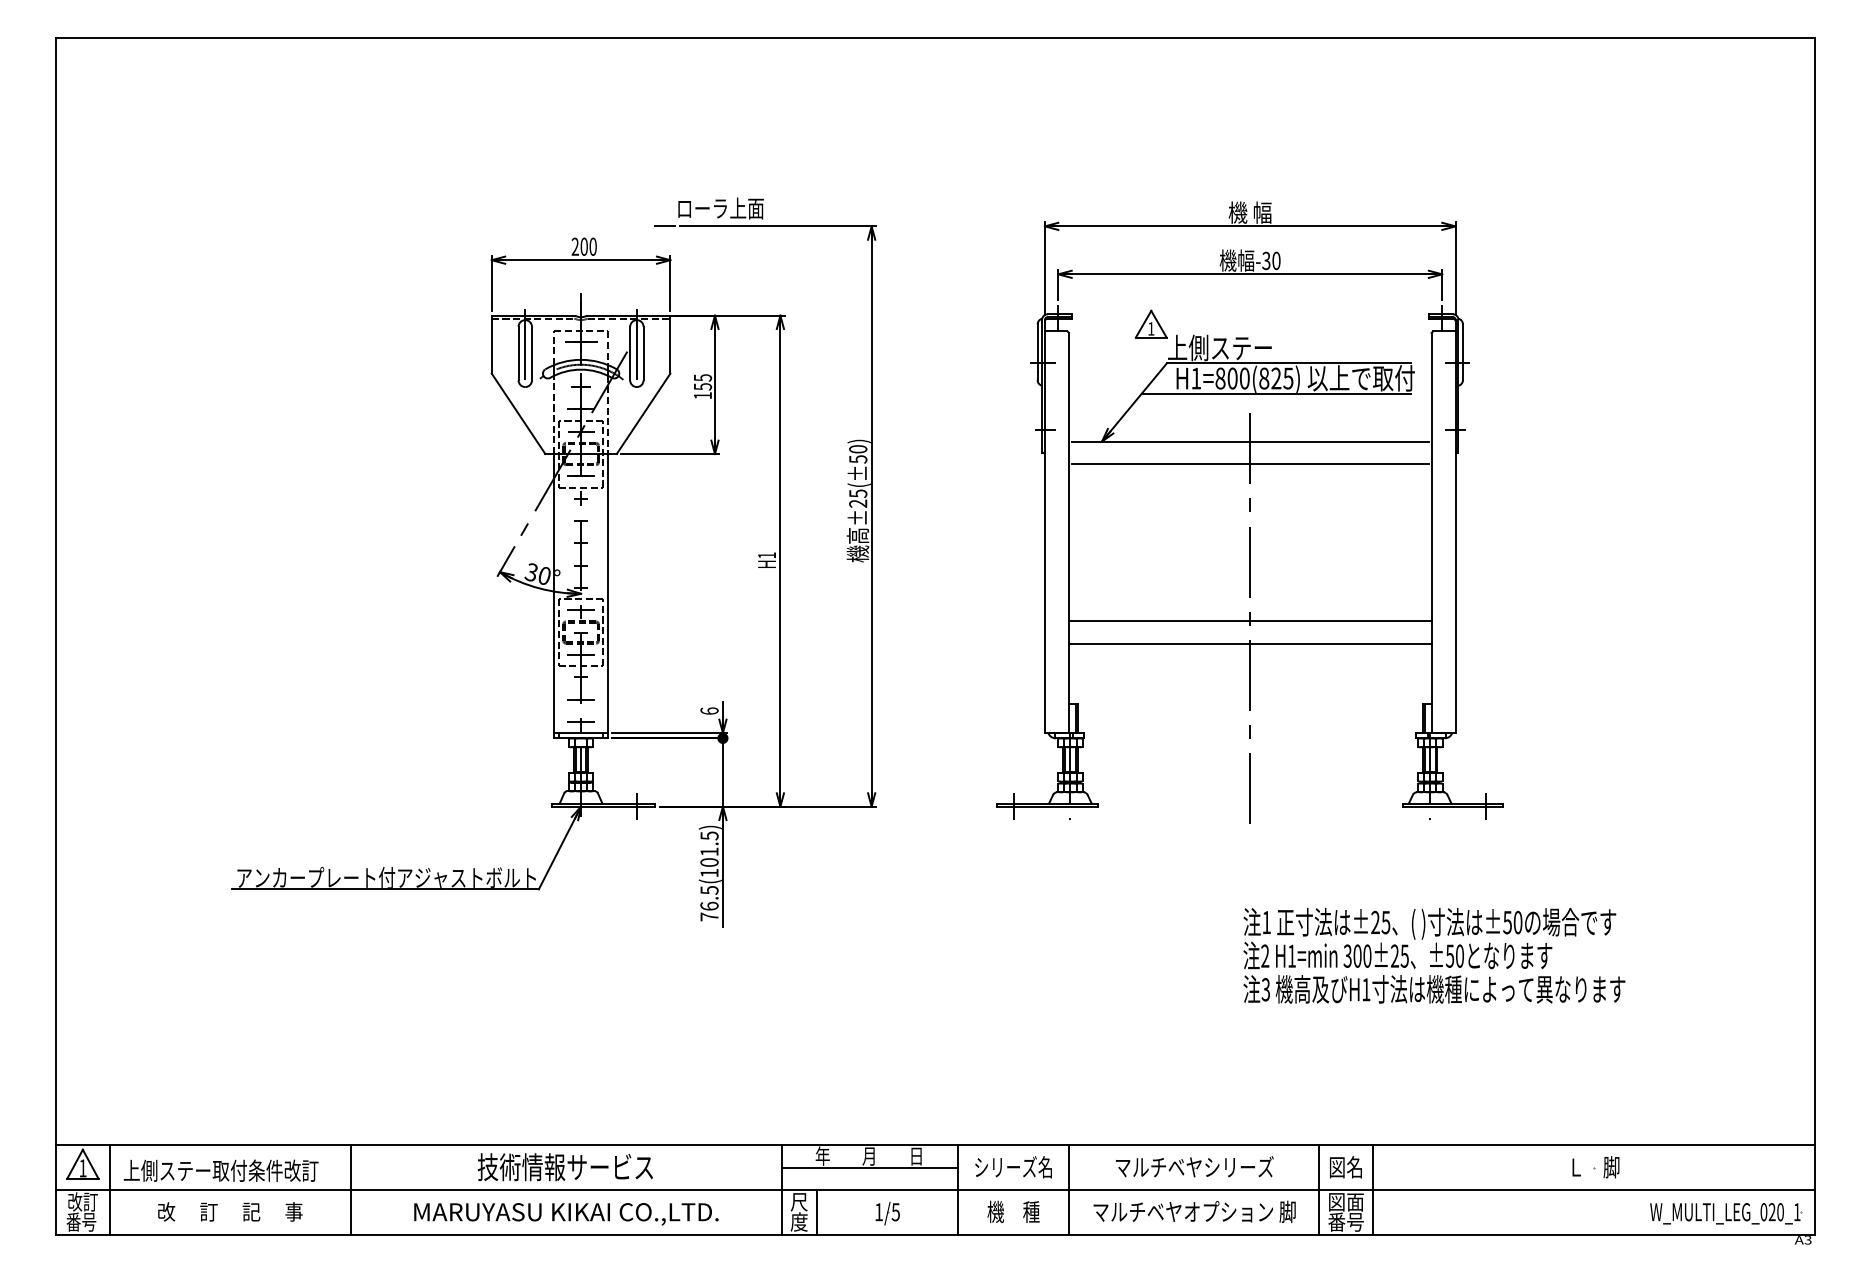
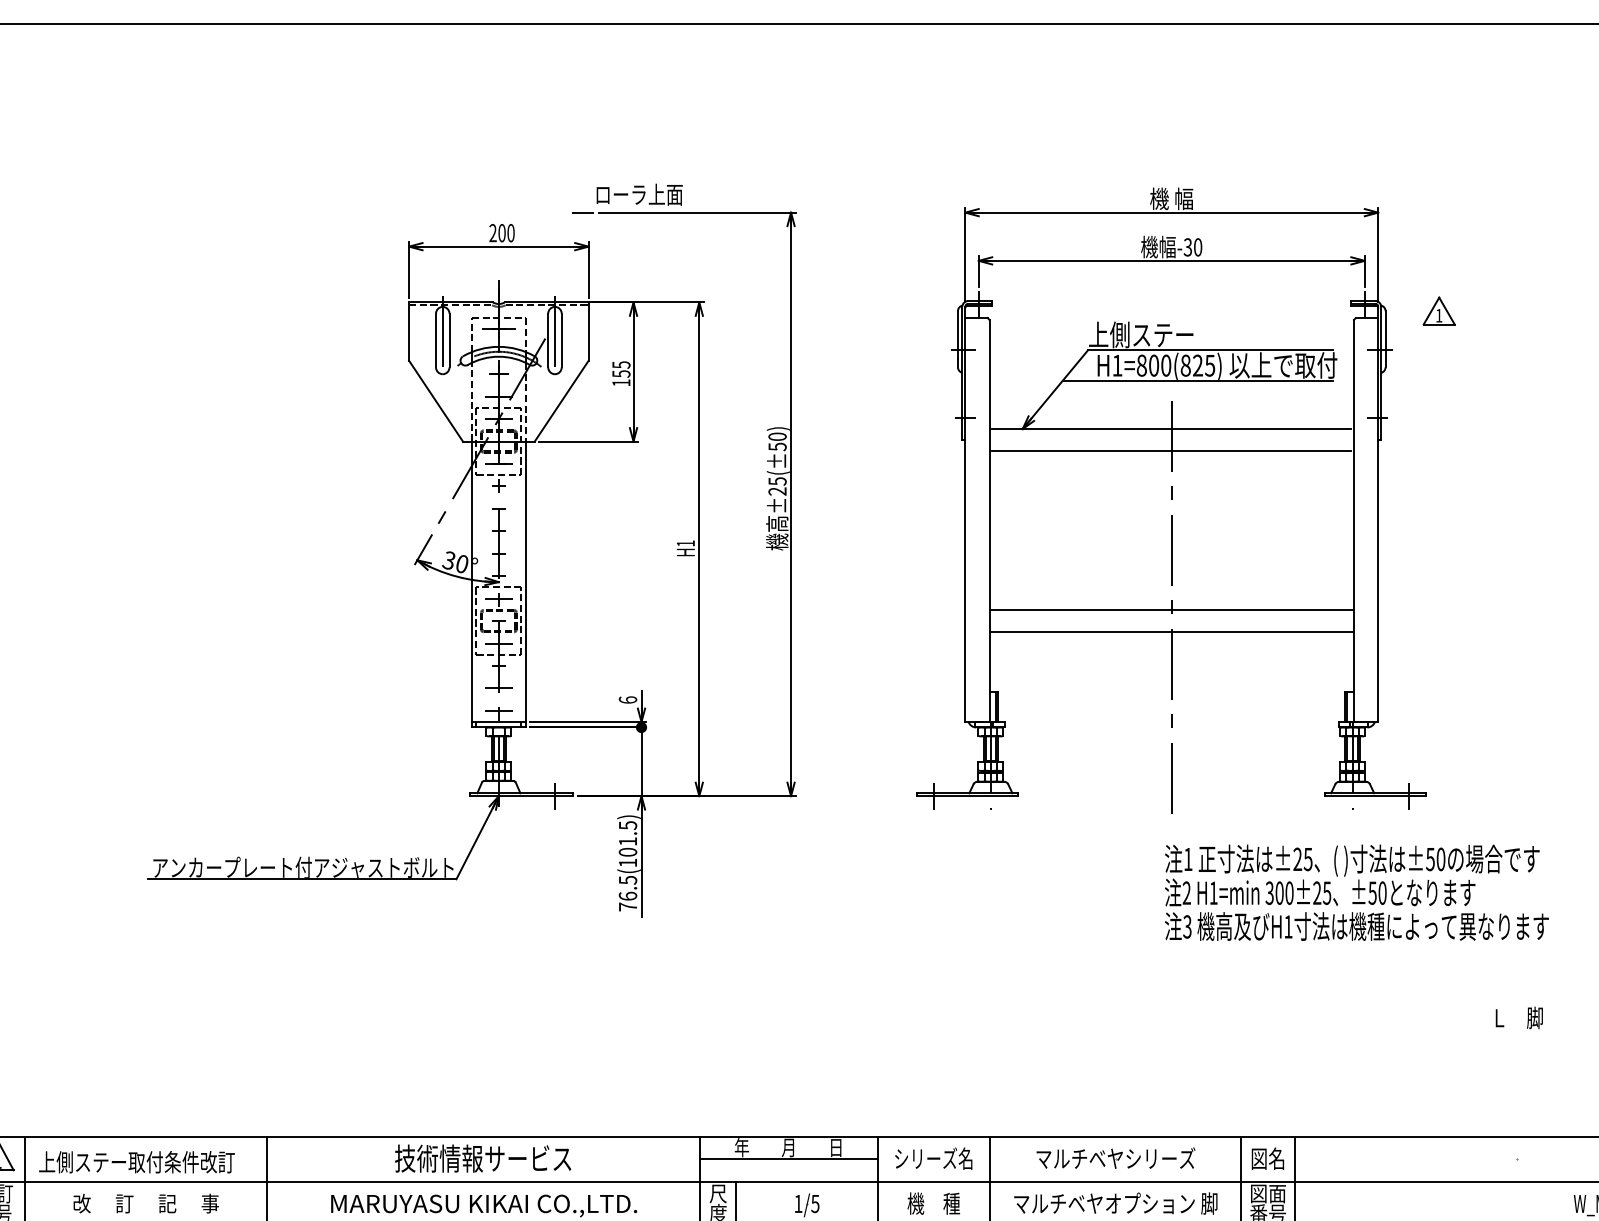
part: (1150, 323) -> (1438, 310), moved
text: (1434, 955) -> (1356, 892), moved
text: (1595, 1167) -> (1518, 1018), moved

